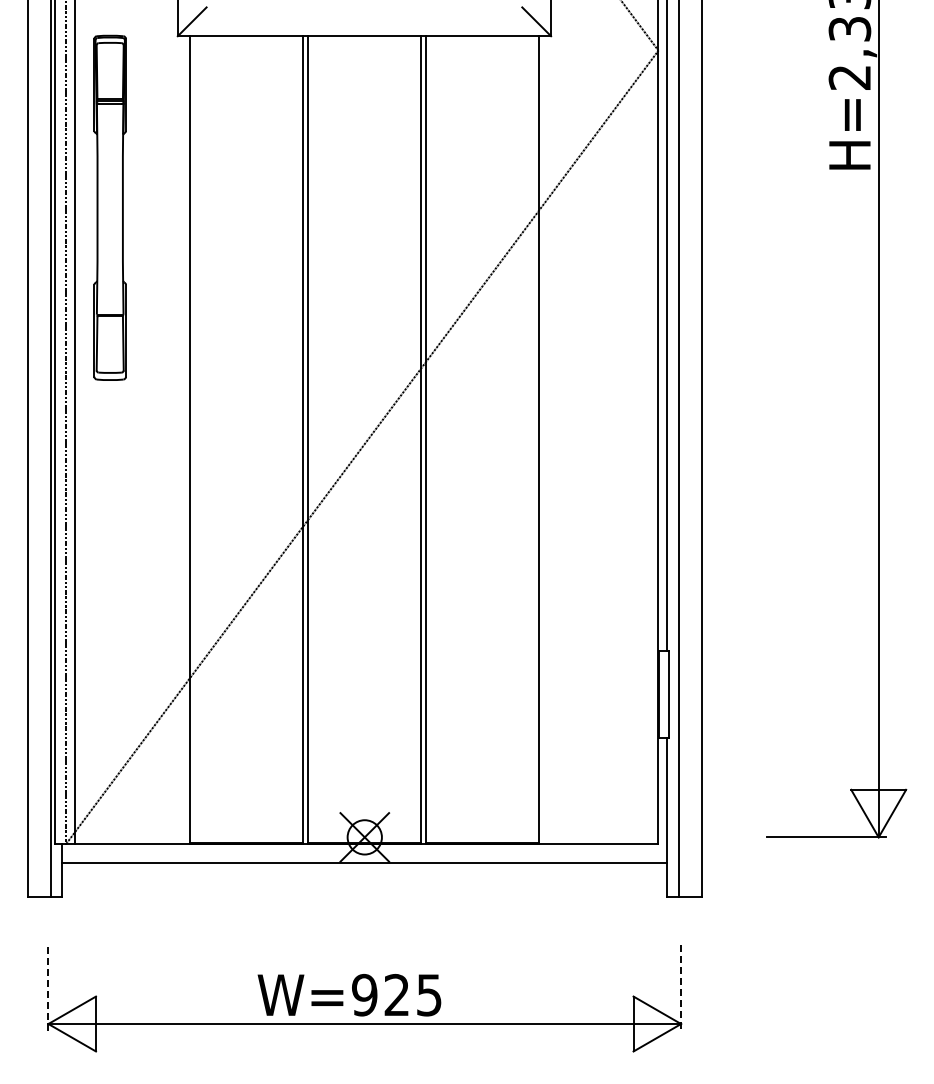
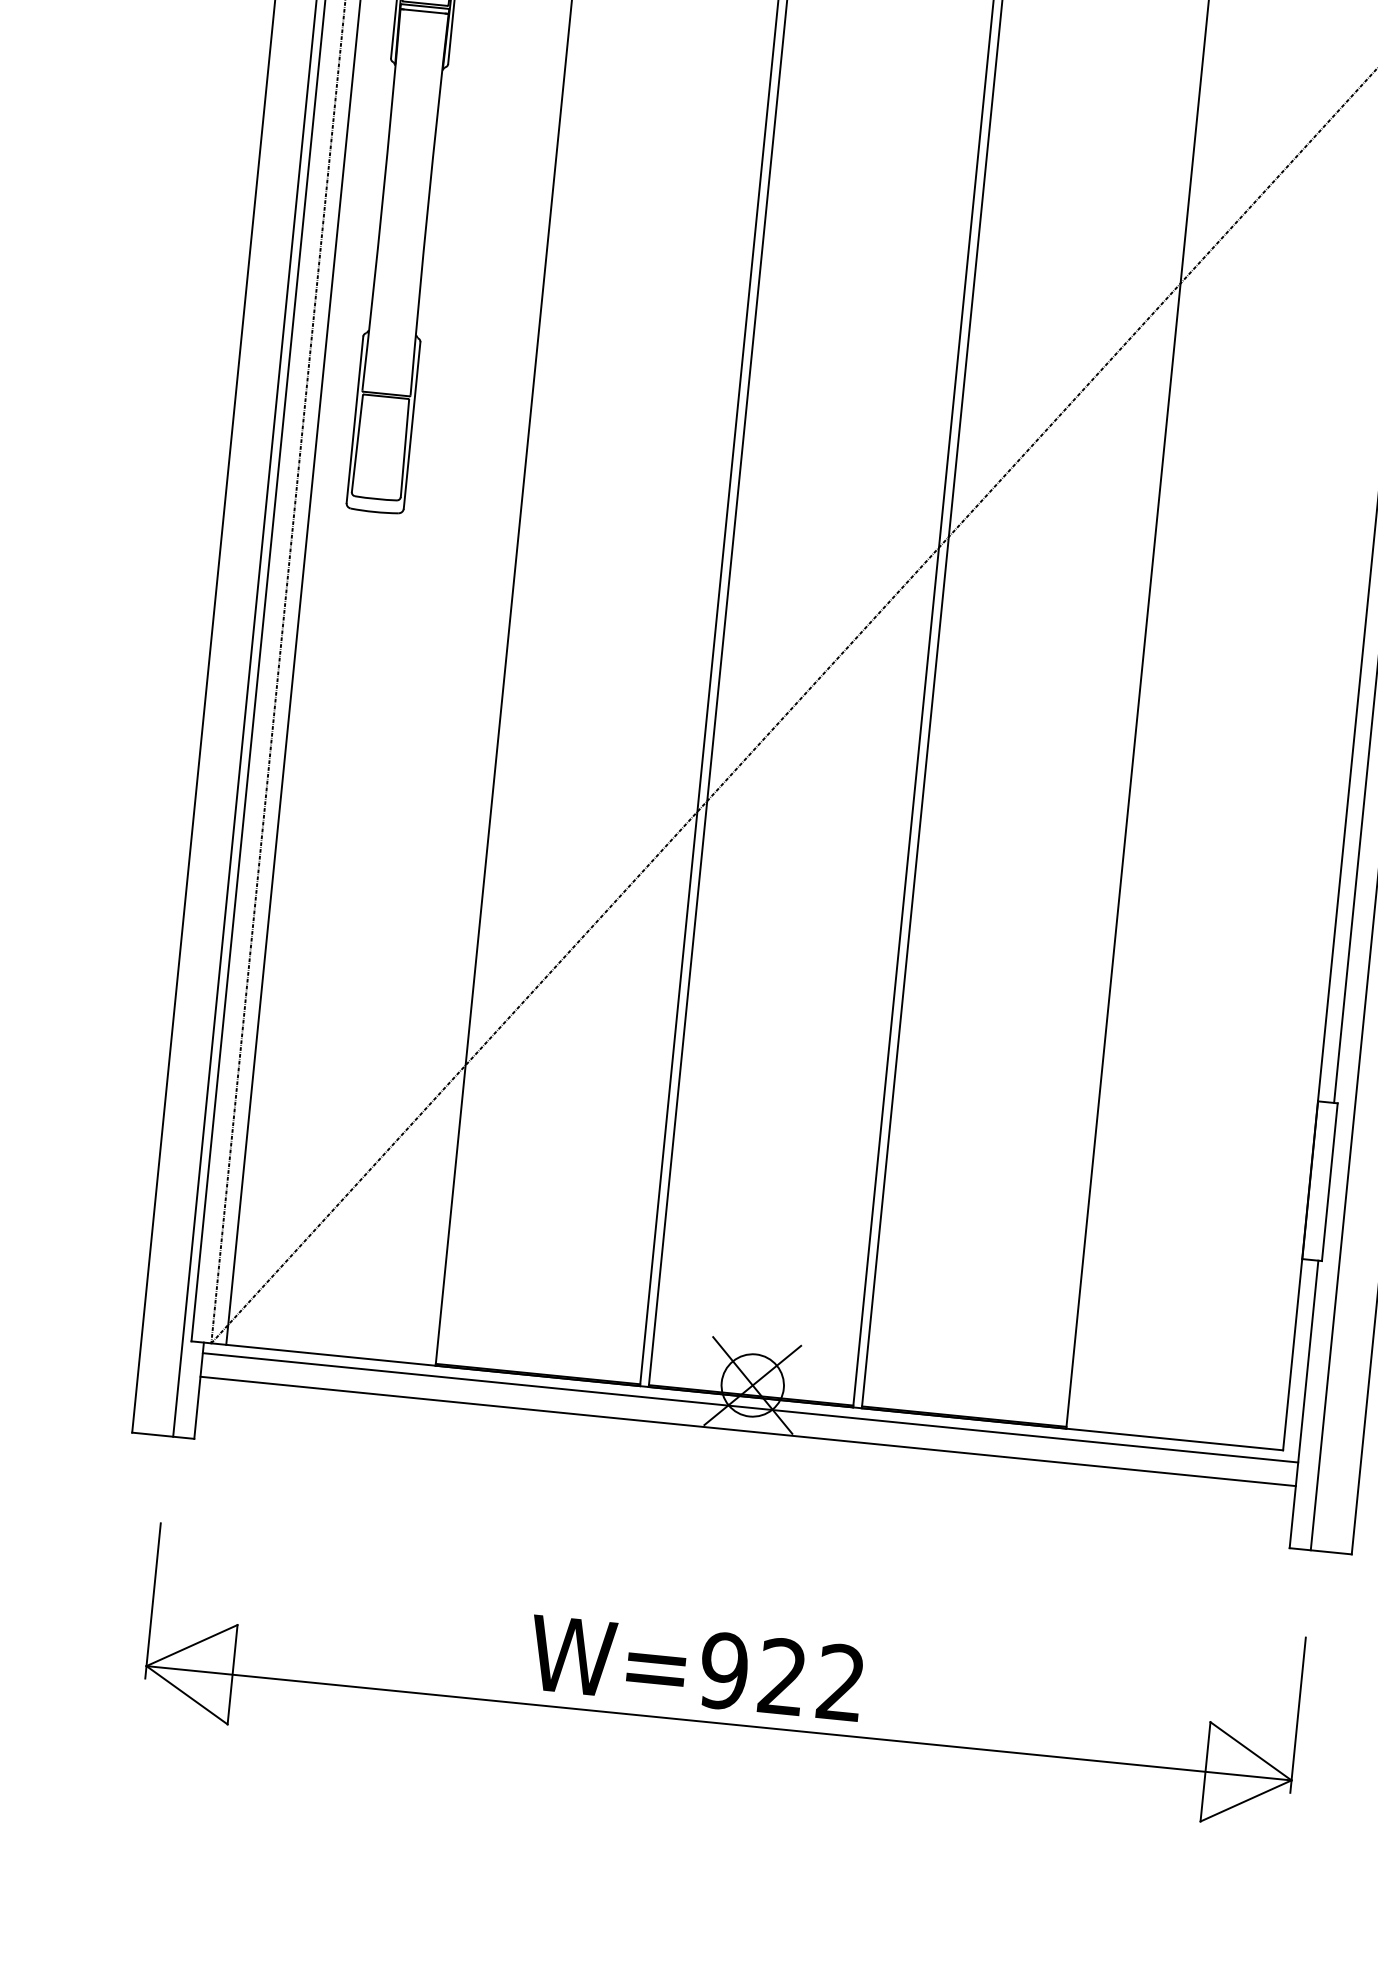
line: (364, 849) -> (750, 1407), added
line: (48, 988) -> (153, 1601), dashed -> solid
line: (681, 988) -> (1298, 1716), dashed -> solid
text: (429, 995) -> (841, 1683), W=925 -> W=922

